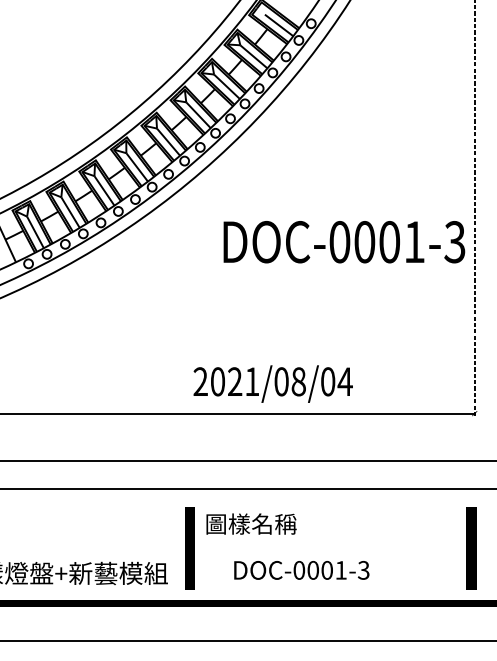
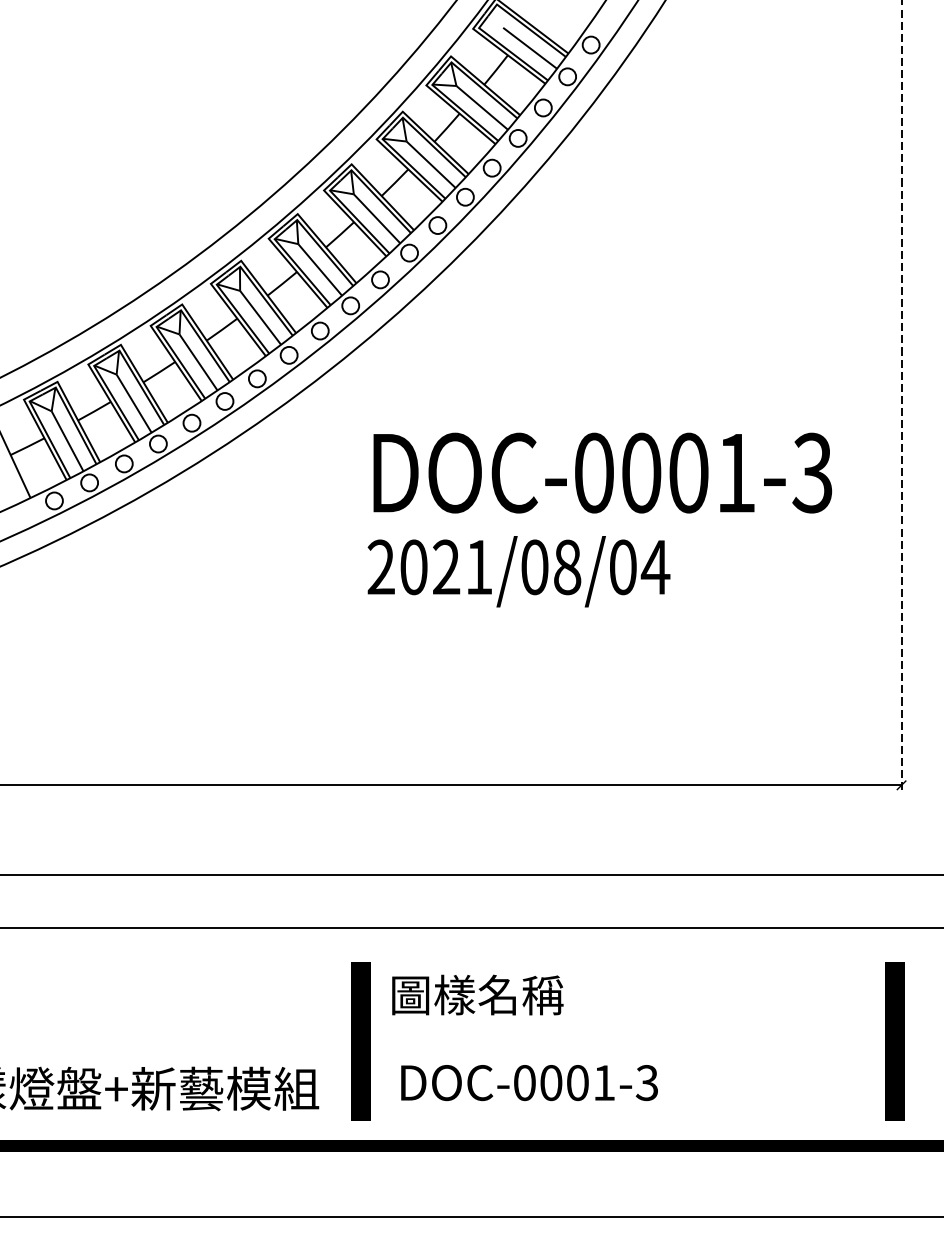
text: (344, 242) -> (603, 473), moved
text: (272, 383) -> (517, 570), moved
text: (301, 570) -> (528, 1083), moved

